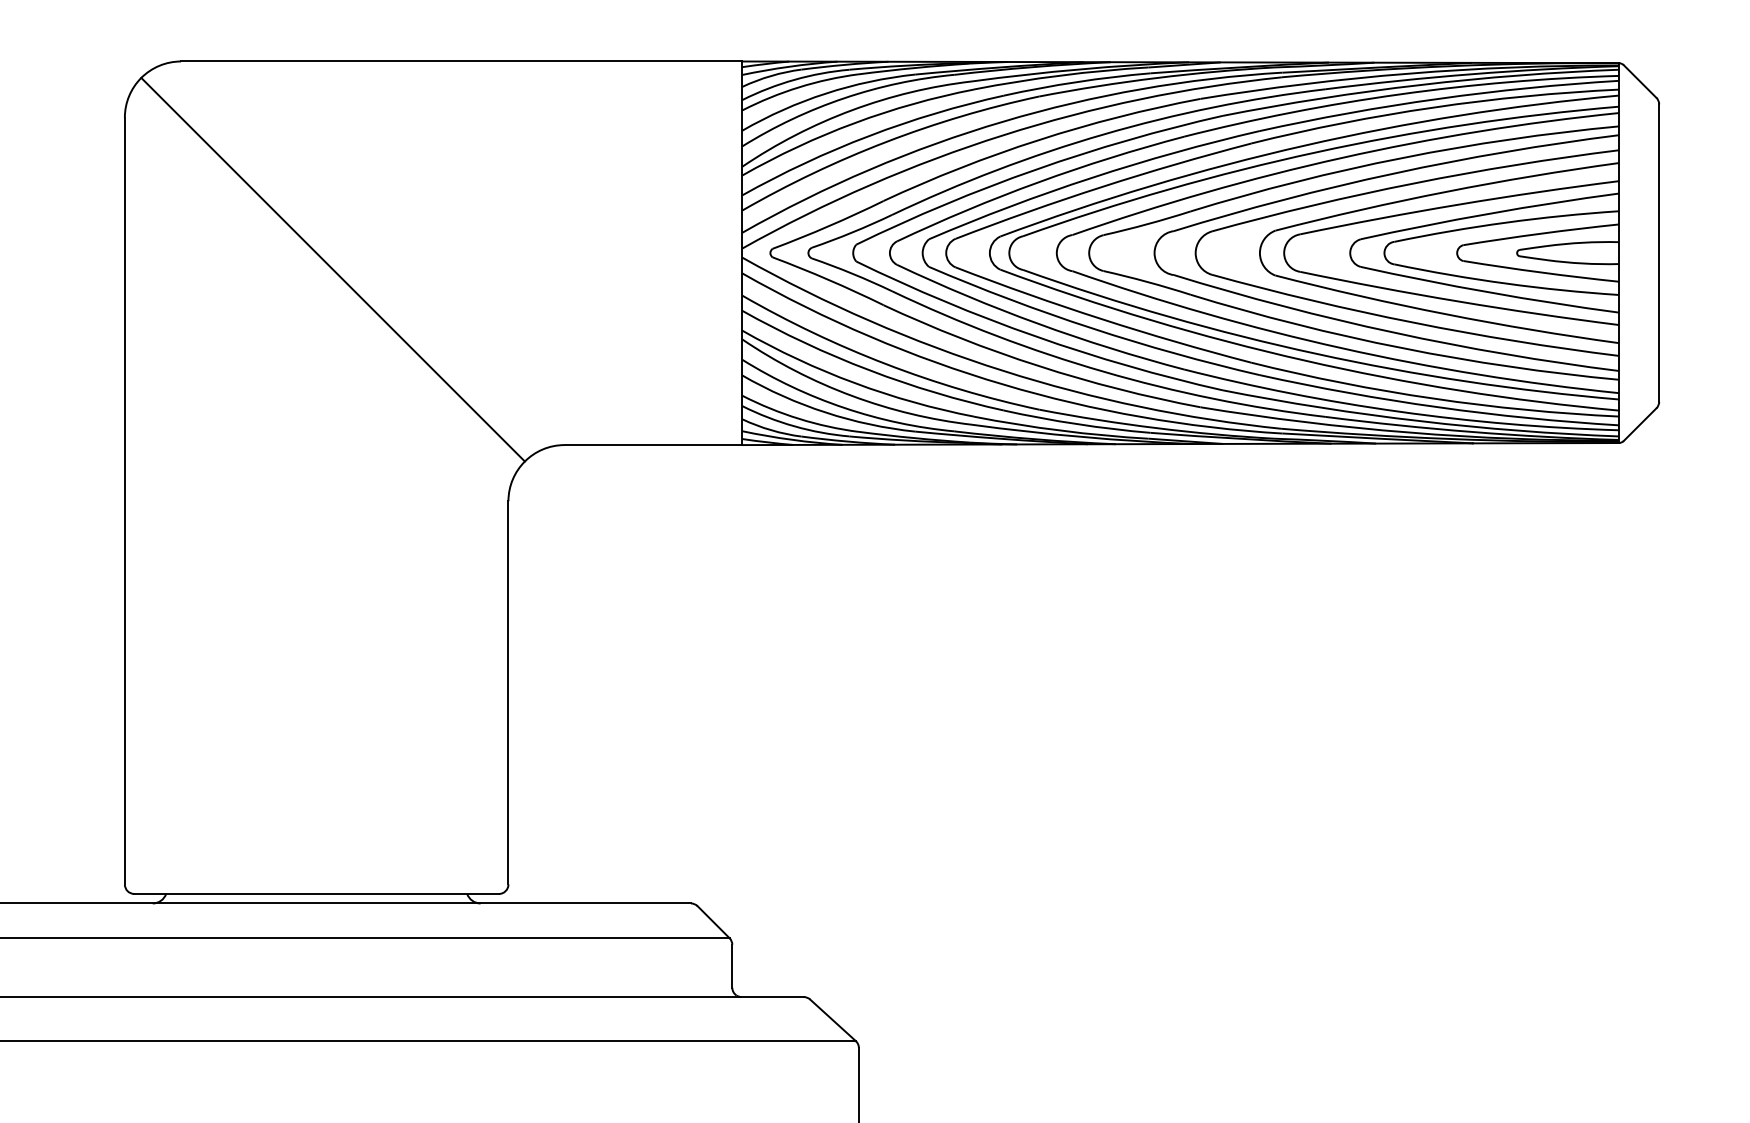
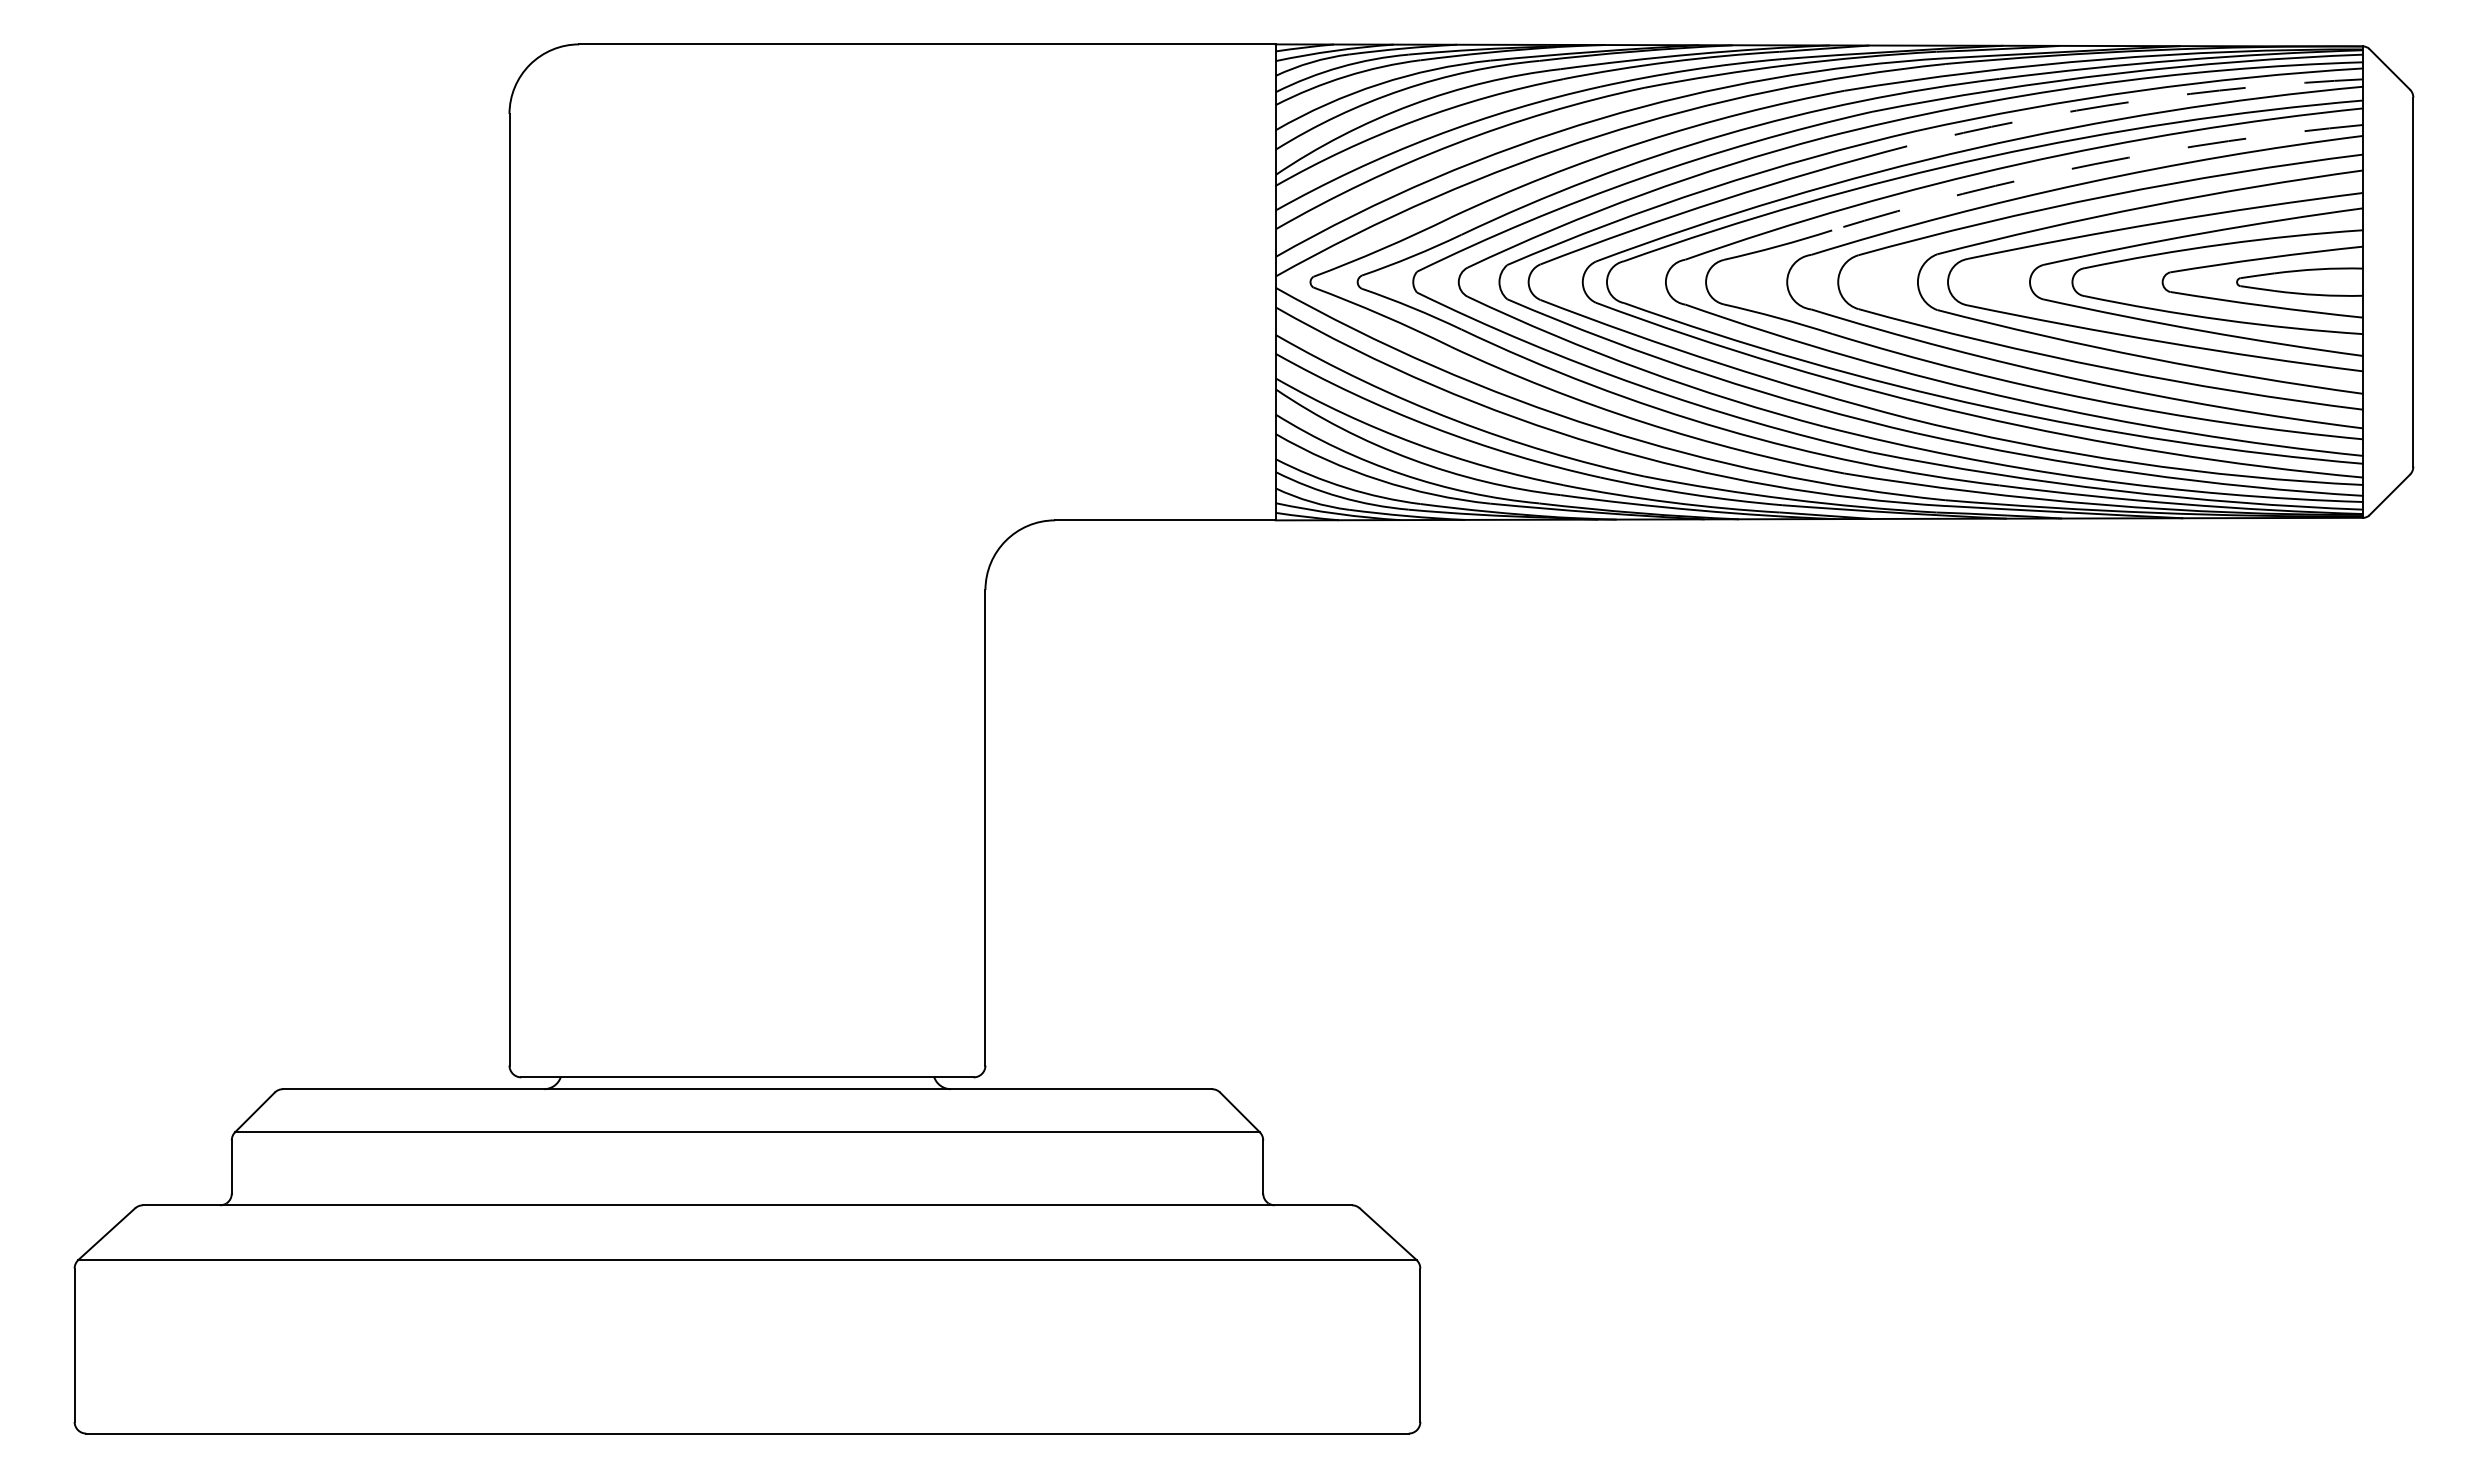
arc: (1433, 107) -> (2133, 101), solid -> dashed
arc: (1403, 158) -> (2095, 164), solid -> dashed
line: (332, 269) -> (767, 302), removed

